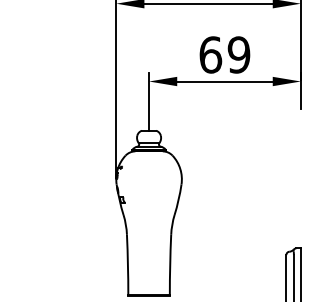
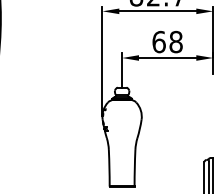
text: (238, 55) -> (175, 42), 69 -> 68

